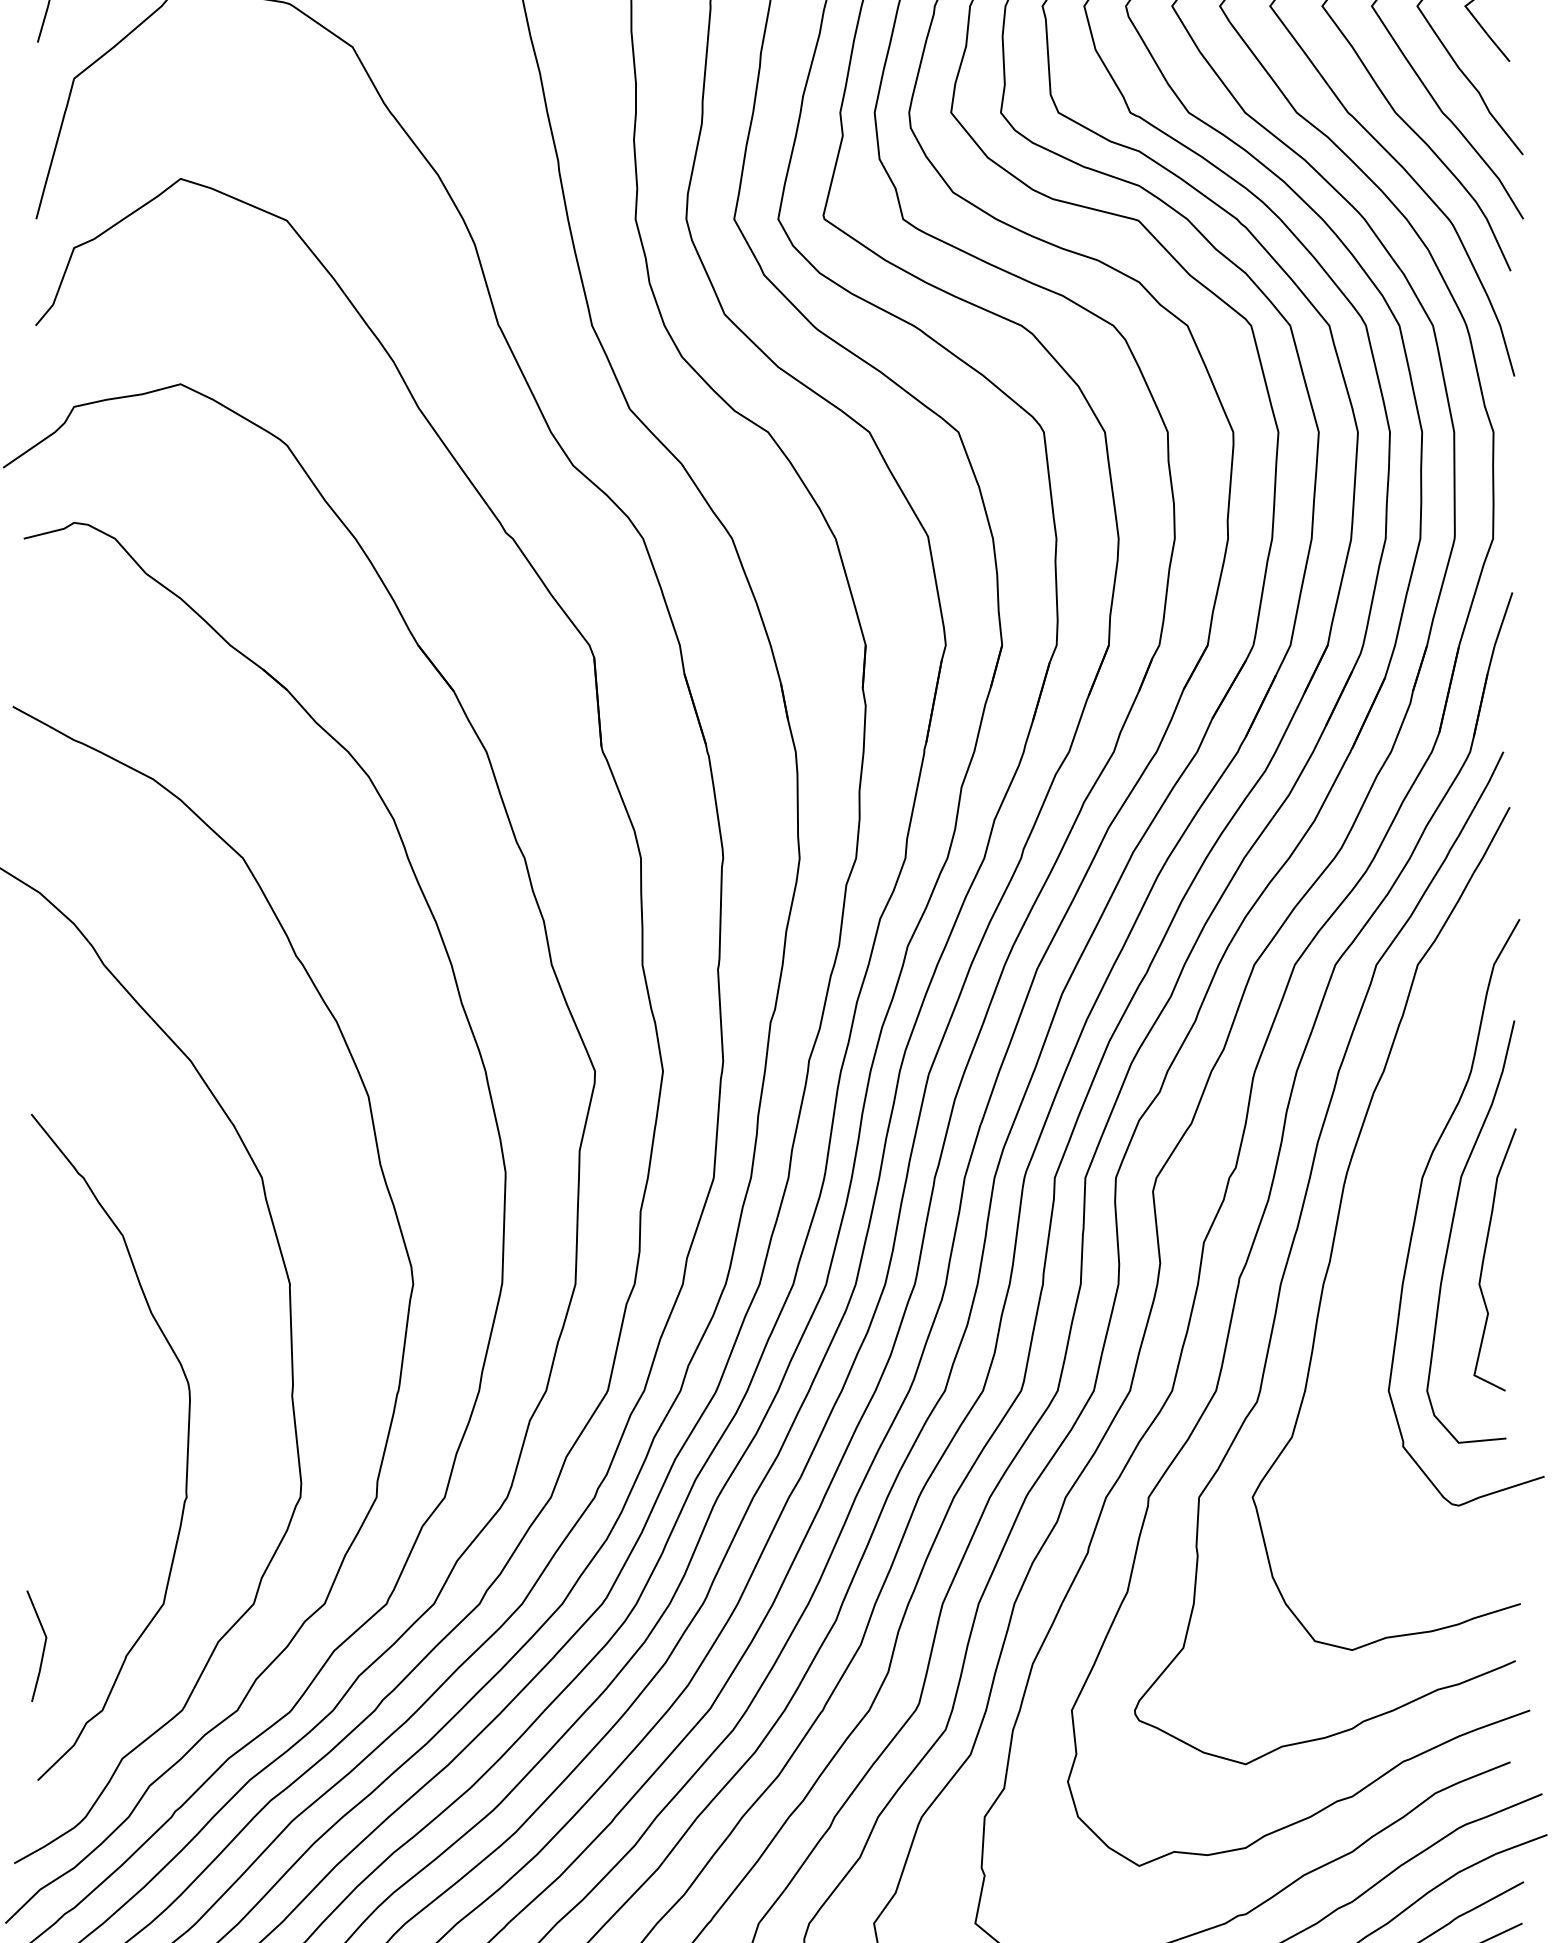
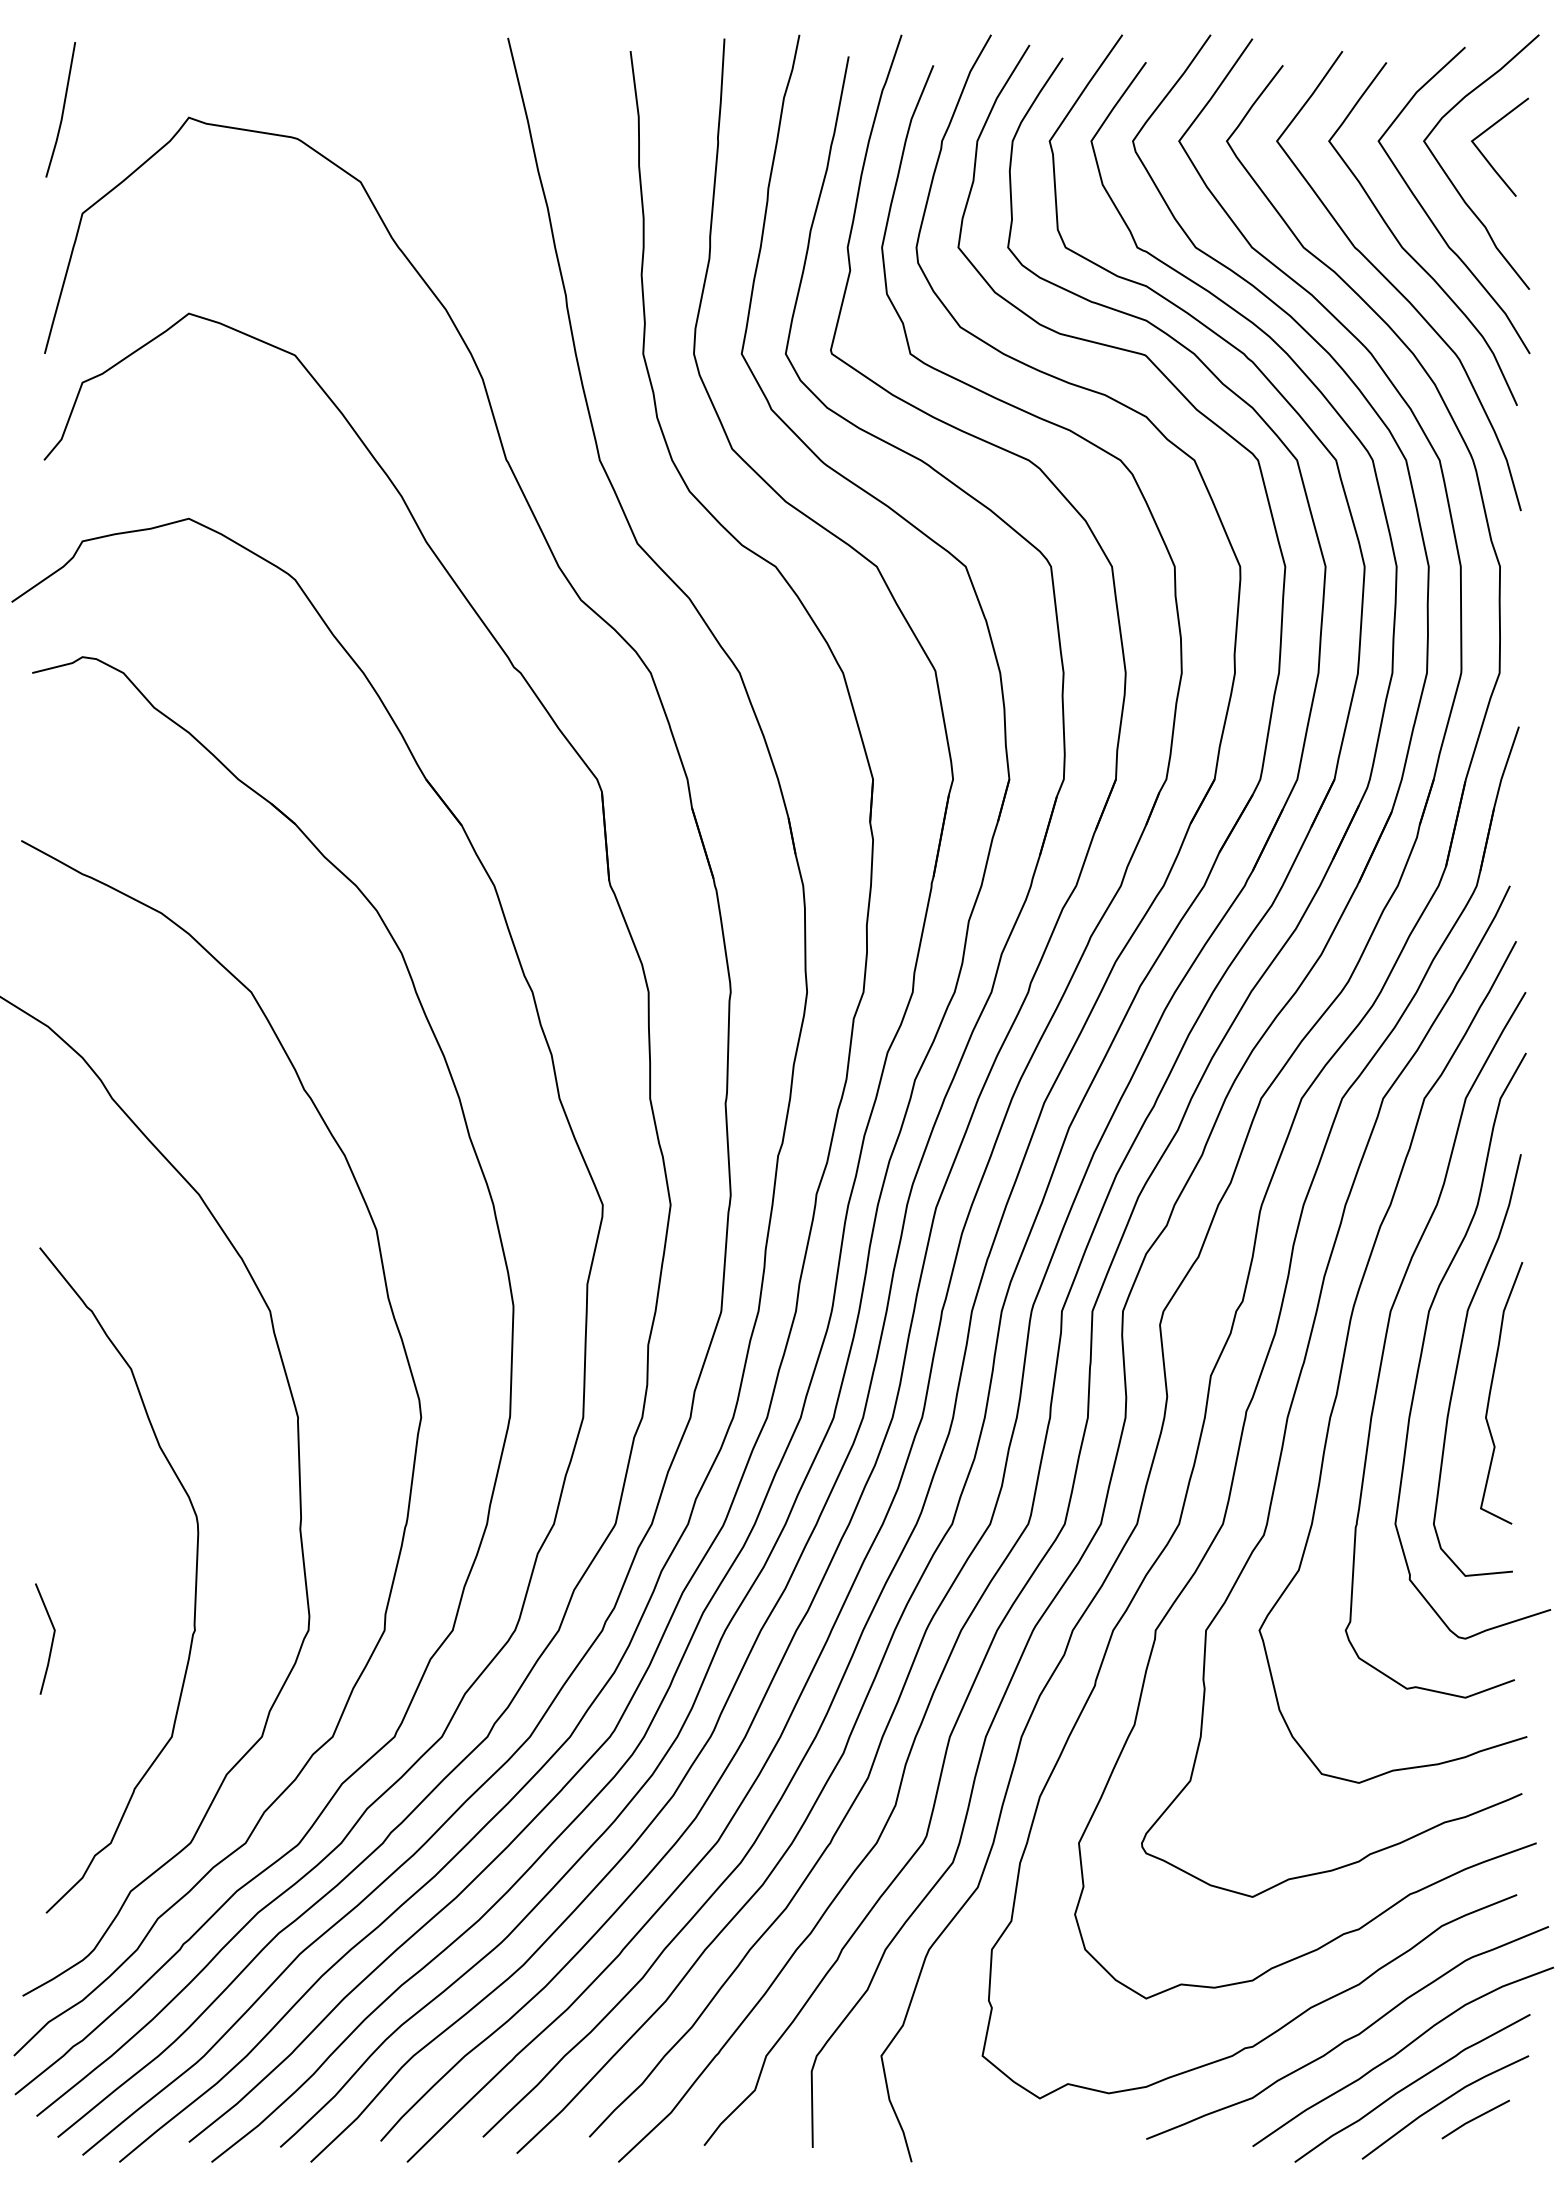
curve: (1380, 1201) -> (1387, 1334), added
line: (43, 1648) -> (51, 1641), moved

